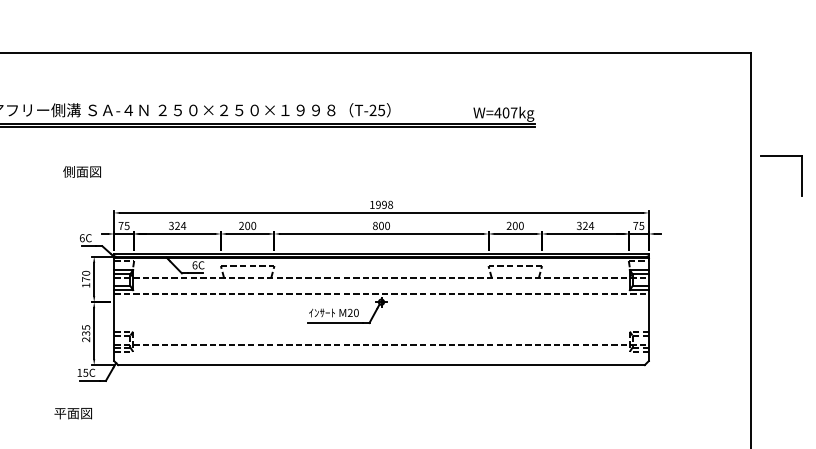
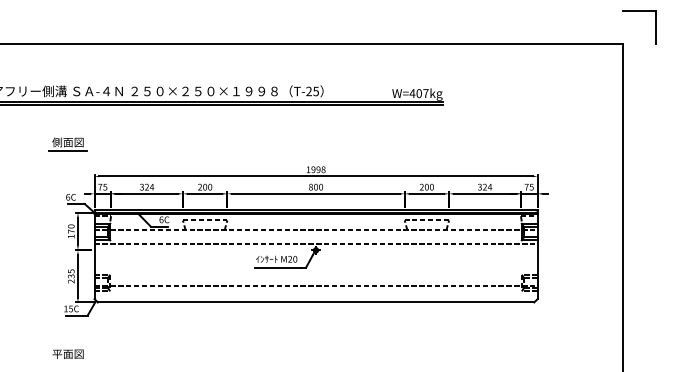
part: (781, 156) -> (639, 11), moved
line: (81, 182) -> (67, 151), added
text: (72, 413) -> (67, 354), moved

